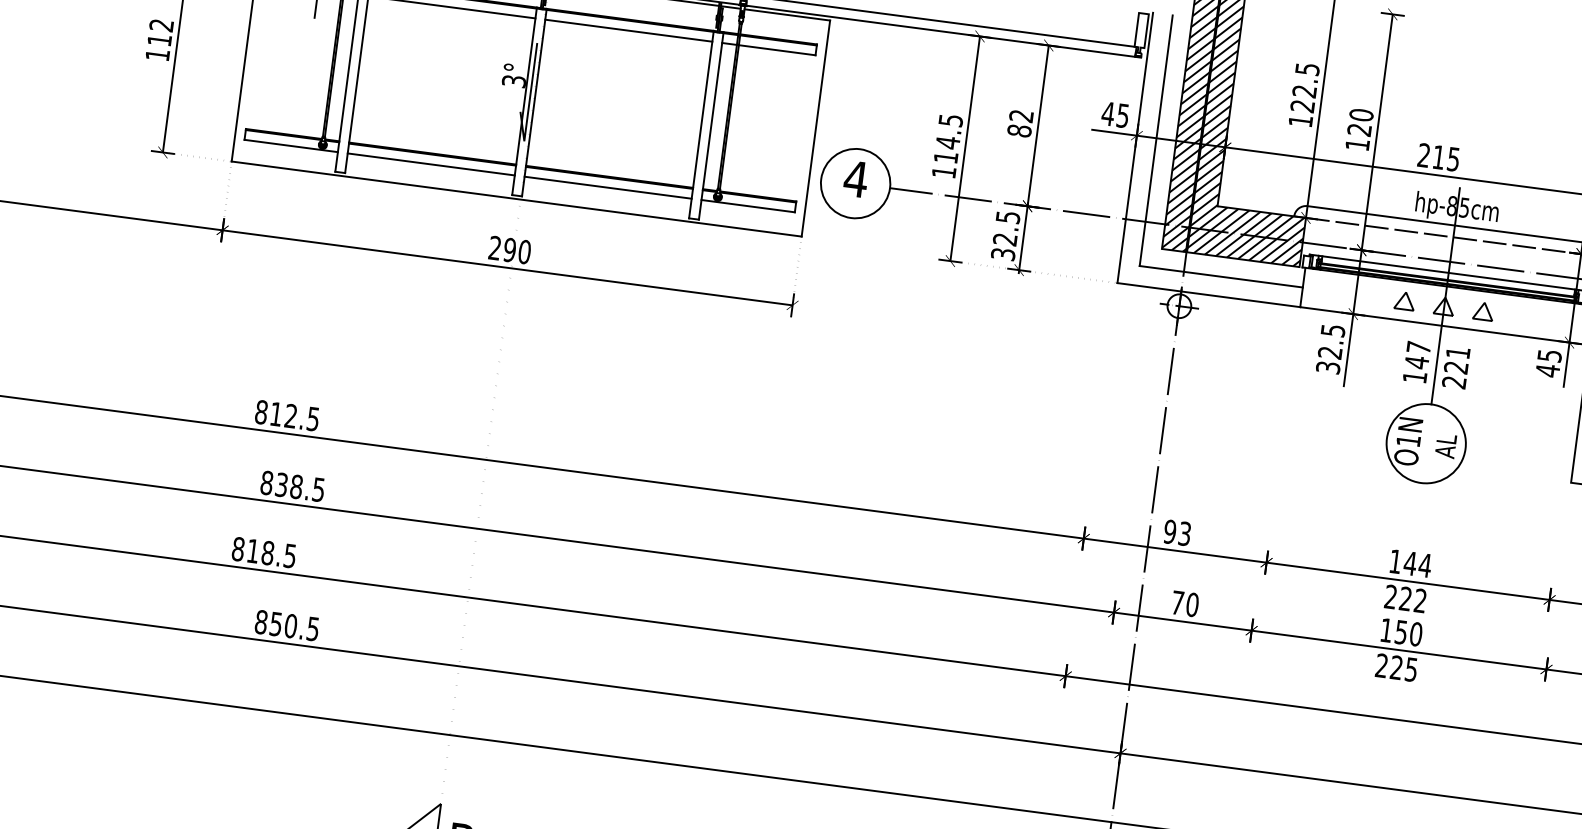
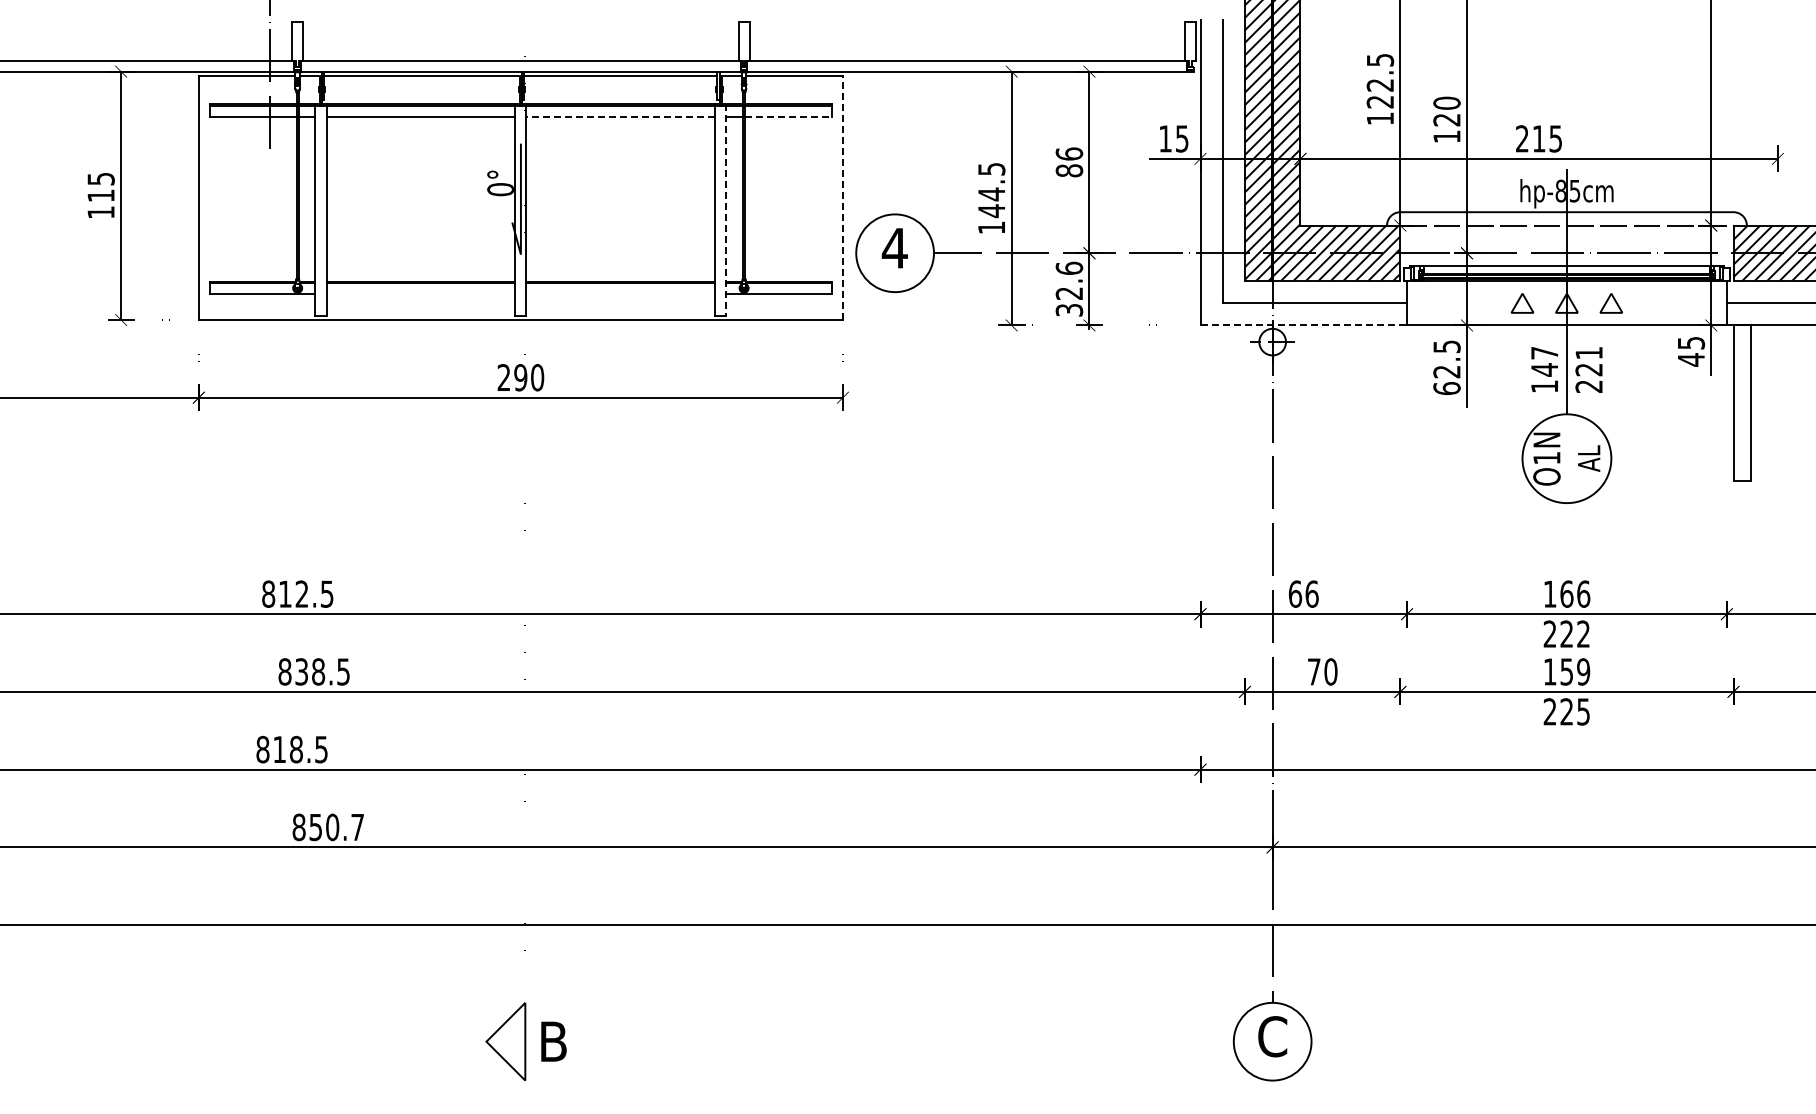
text: (161, 25) -> (100, 179), 112 -> 115
line: (628, 30) -> (620, 116), solid -> dashed
line: (778, 50) -> (789, 116), solid -> dashed
text: (513, 81) -> (500, 189), 3° -> 0°
text: (1108, 113) -> (1165, 138), 45 -> 15
text: (1021, 115) -> (1069, 153), 82 -> 86
line: (711, 126) -> (726, 210), solid -> dashed
line: (815, 128) -> (842, 197), solid -> dashed
text: (945, 157) -> (991, 211), 114.5 -> 144.5
line: (430, 164) -> (420, 294), removed
line: (607, 188) -> (620, 294), removed
text: (1008, 216) -> (1069, 267), 32.5 -> 32.6
line: (1209, 295) -> (1304, 325), solid -> dashed
text: (1327, 367) -> (1446, 388), 32.5 -> 62.5
text: (1177, 532) -> (1303, 593), 93 -> 66
text: (1417, 563) -> (1574, 593), 144 -> 166
text: (312, 629) -> (357, 827), 850.5 -> 850.7
text: (1416, 633) -> (1583, 671), 150 -> 159

